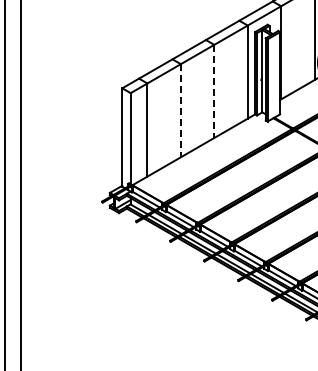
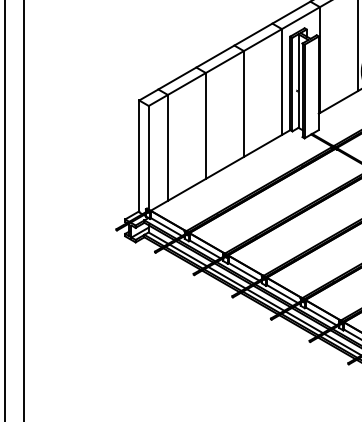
line: (214, 91) -> (244, 104), dashed -> solid
line: (180, 110) -> (205, 125), dashed -> solid

